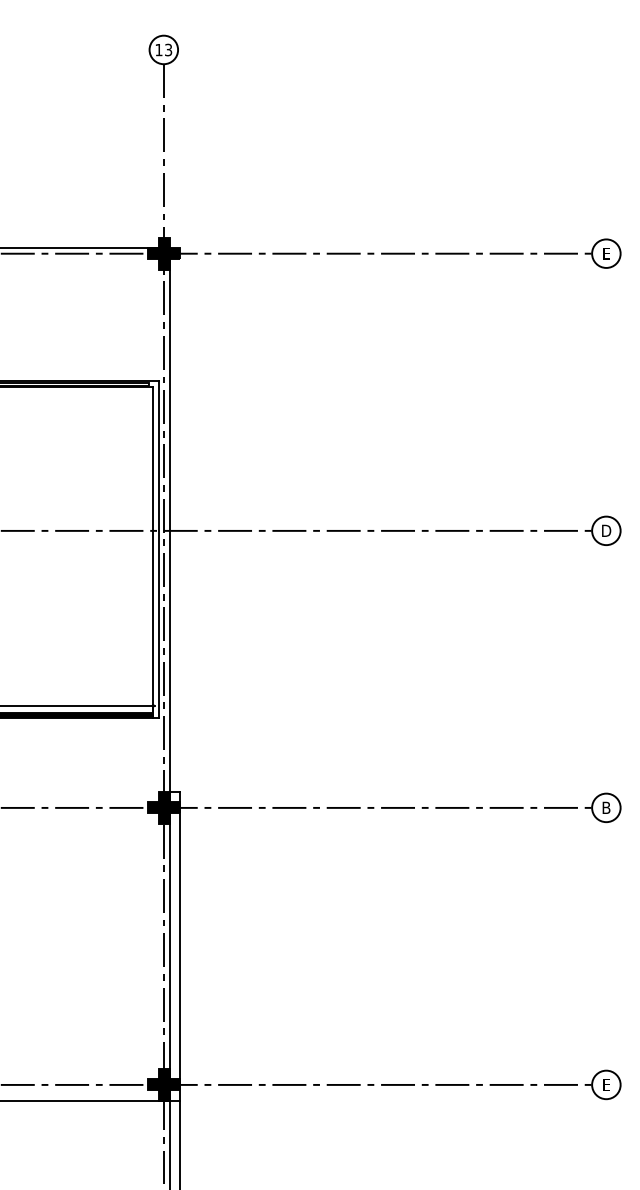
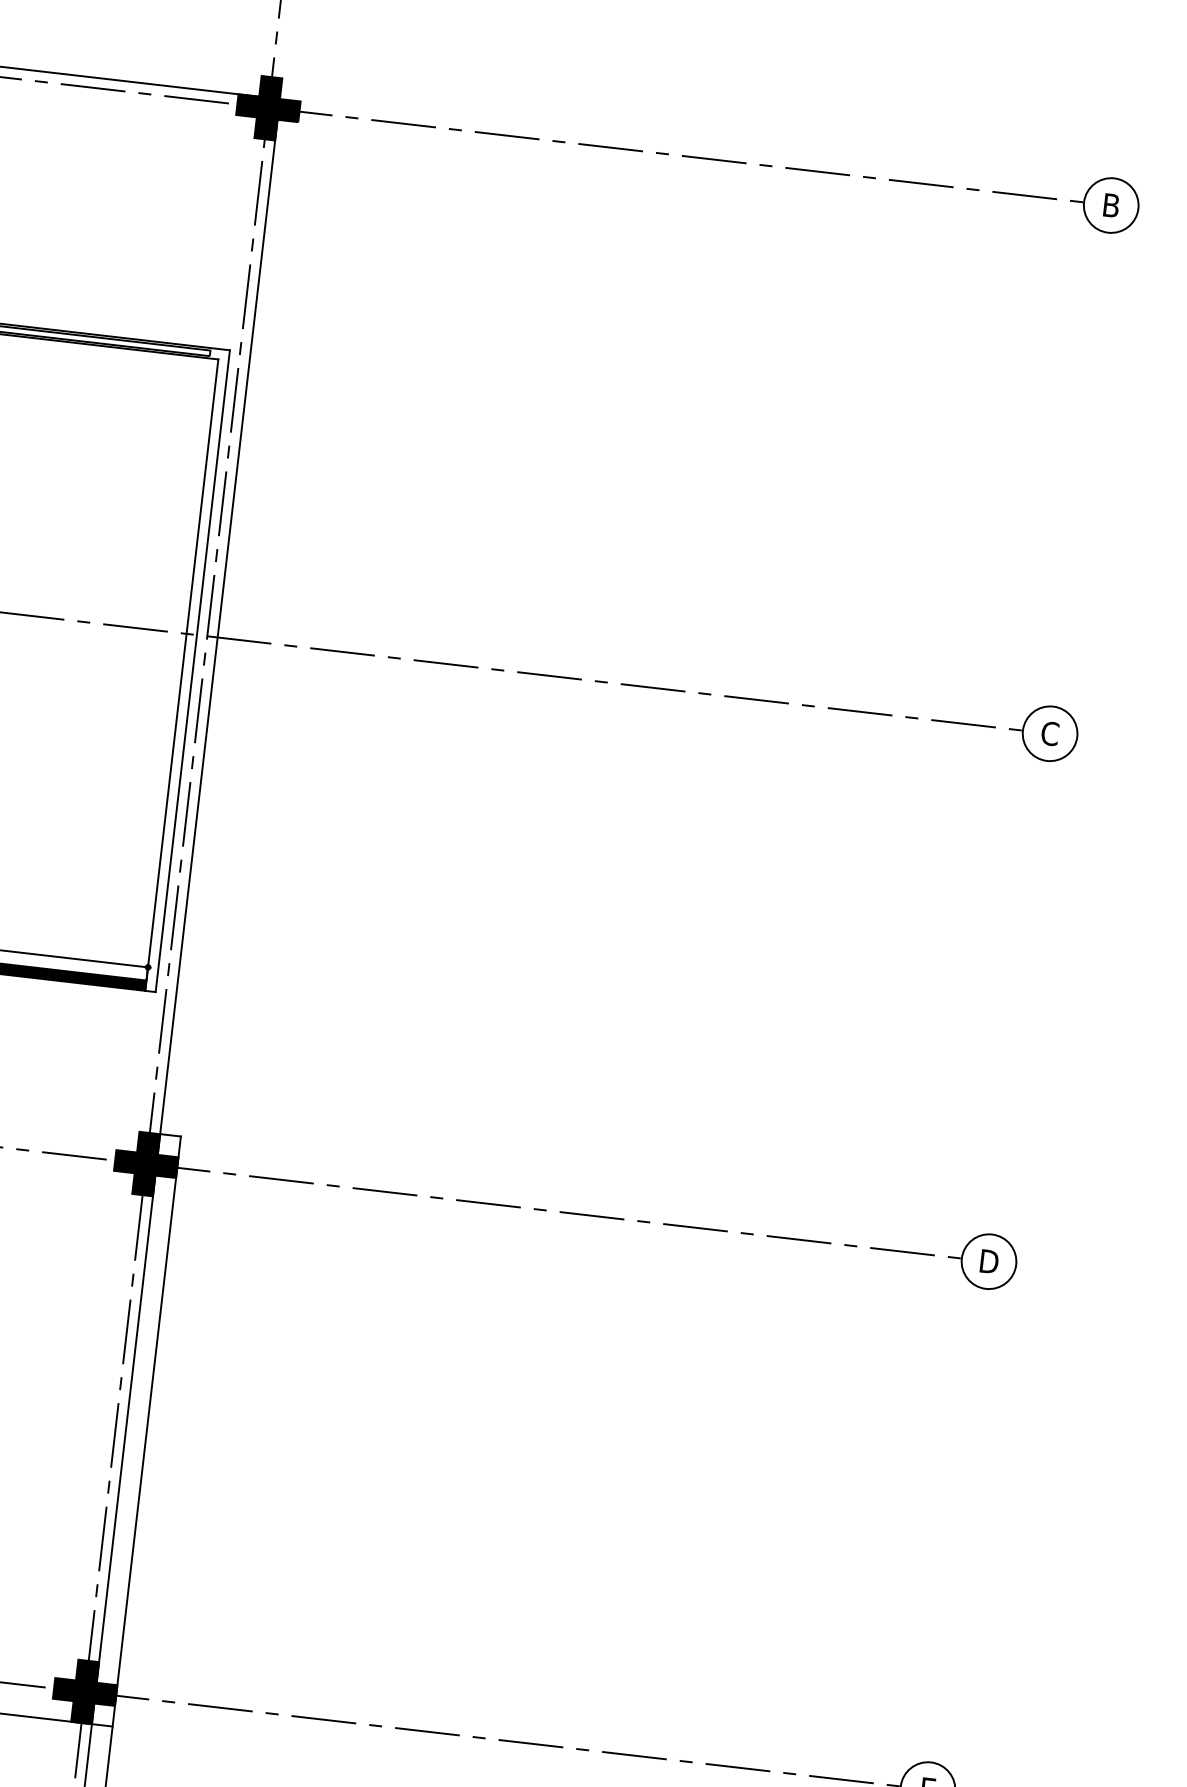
text: (606, 253) -> (1111, 205), E -> B
text: (606, 530) -> (1050, 733), D -> C
text: (606, 807) -> (989, 1260), B -> D

